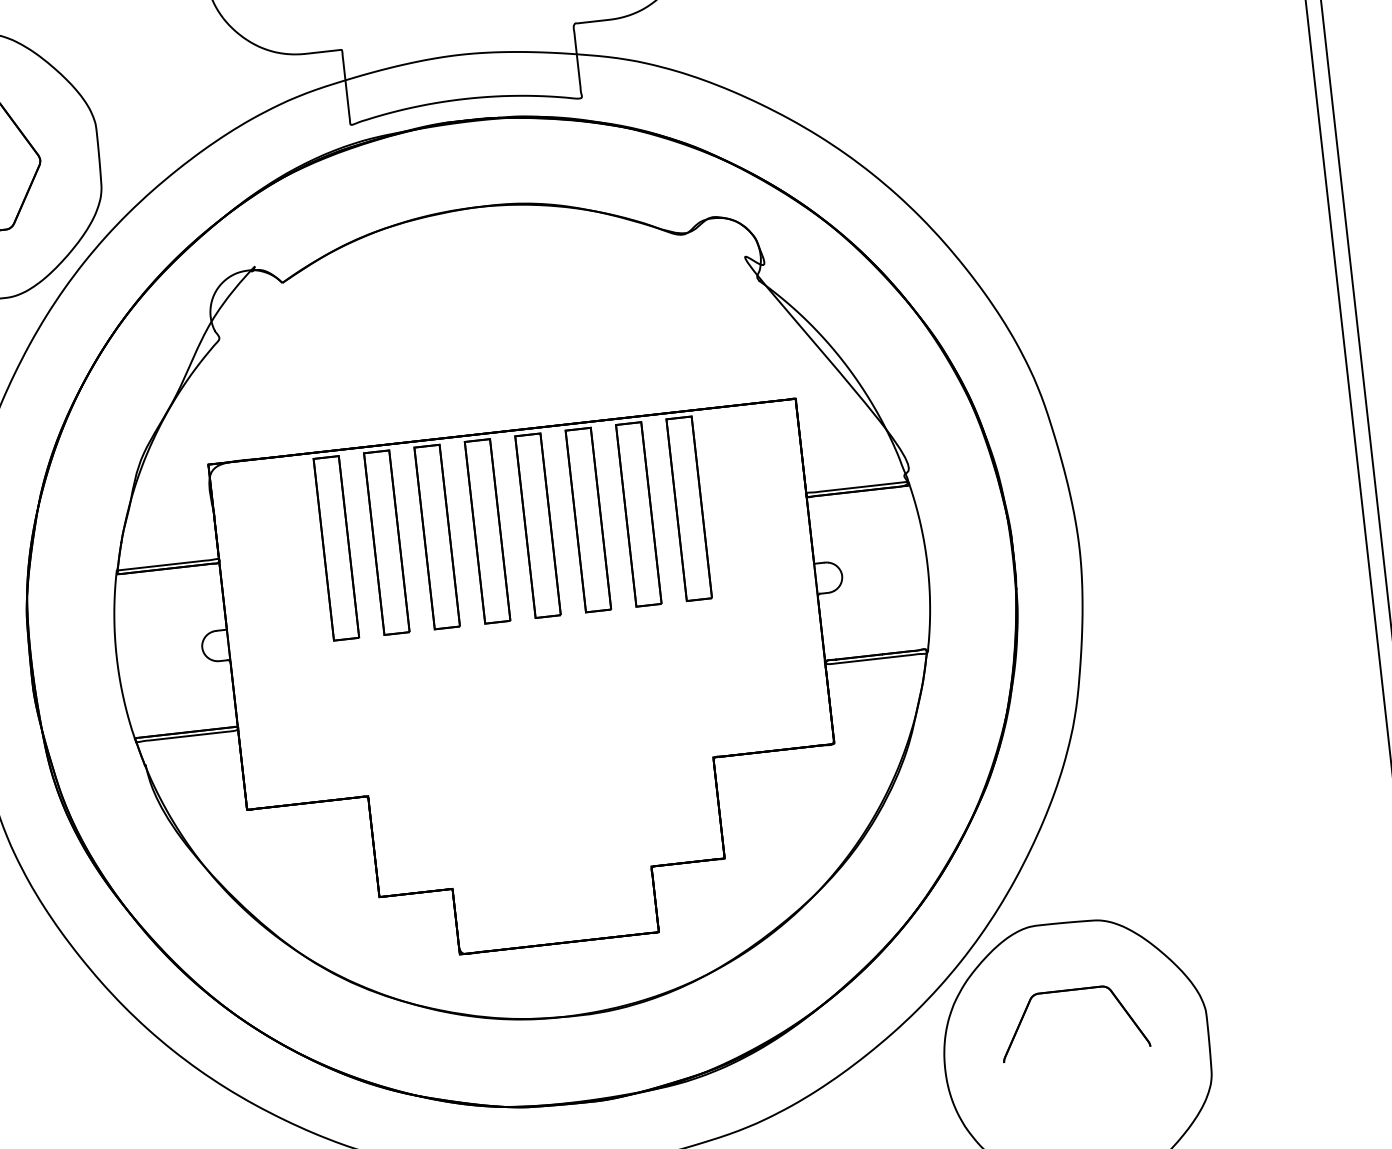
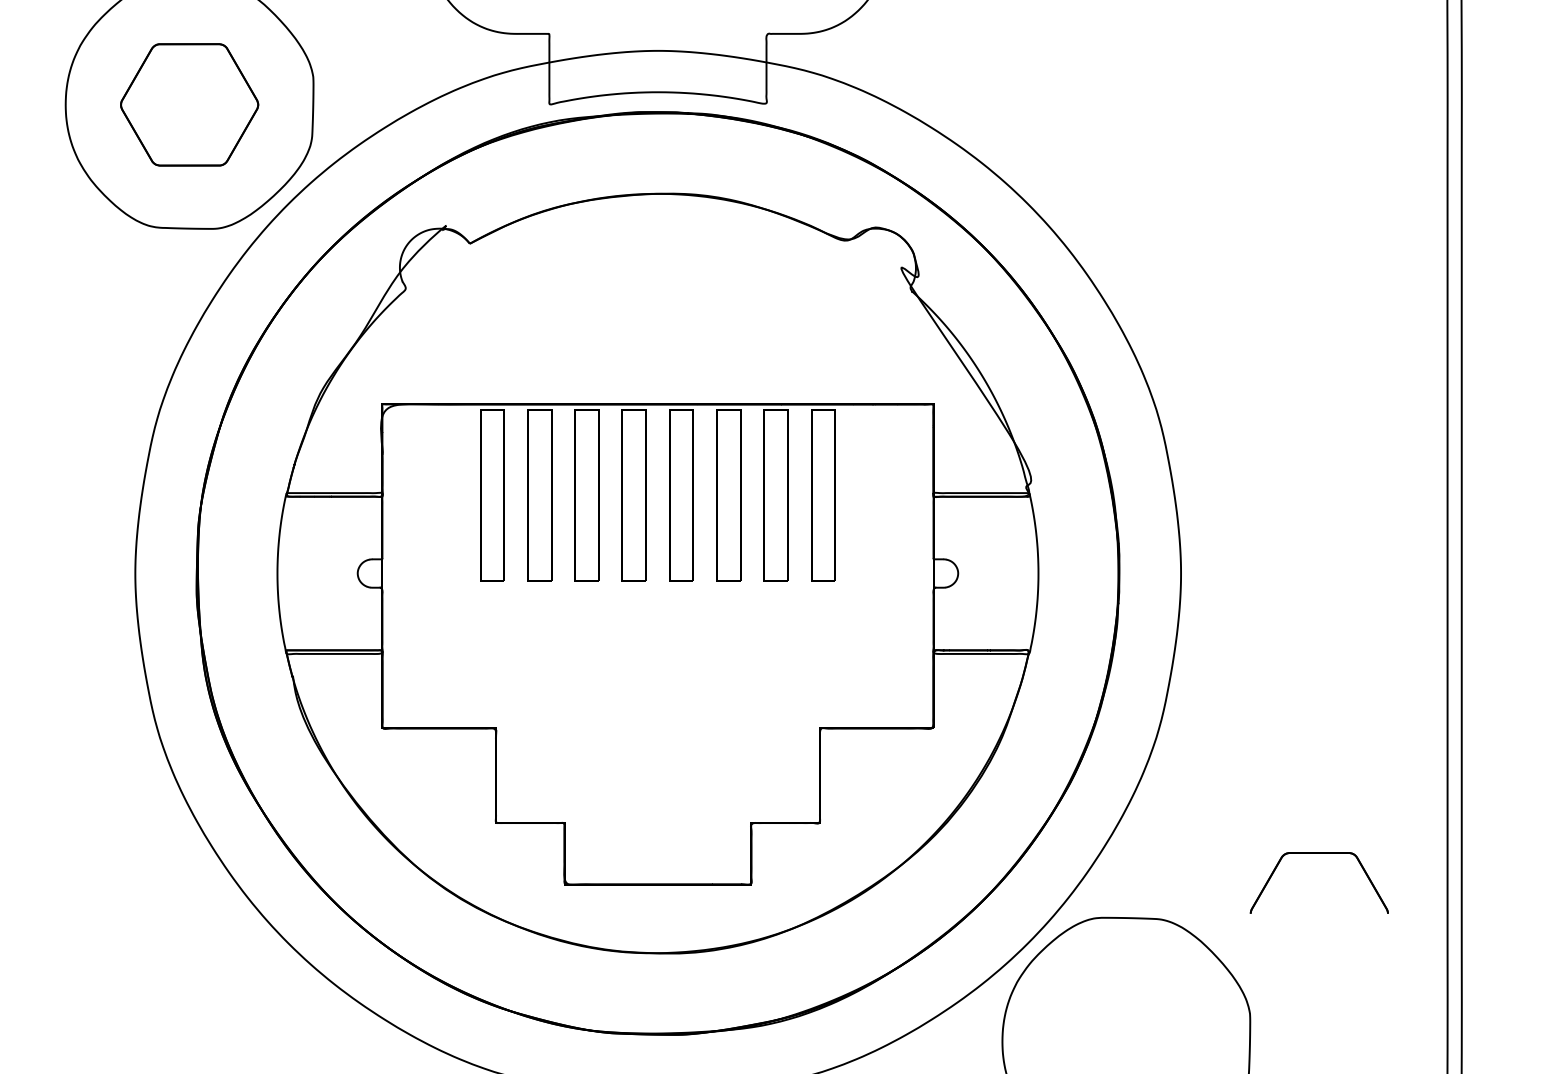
part: (1069, 990) -> (1318, 853), moved

